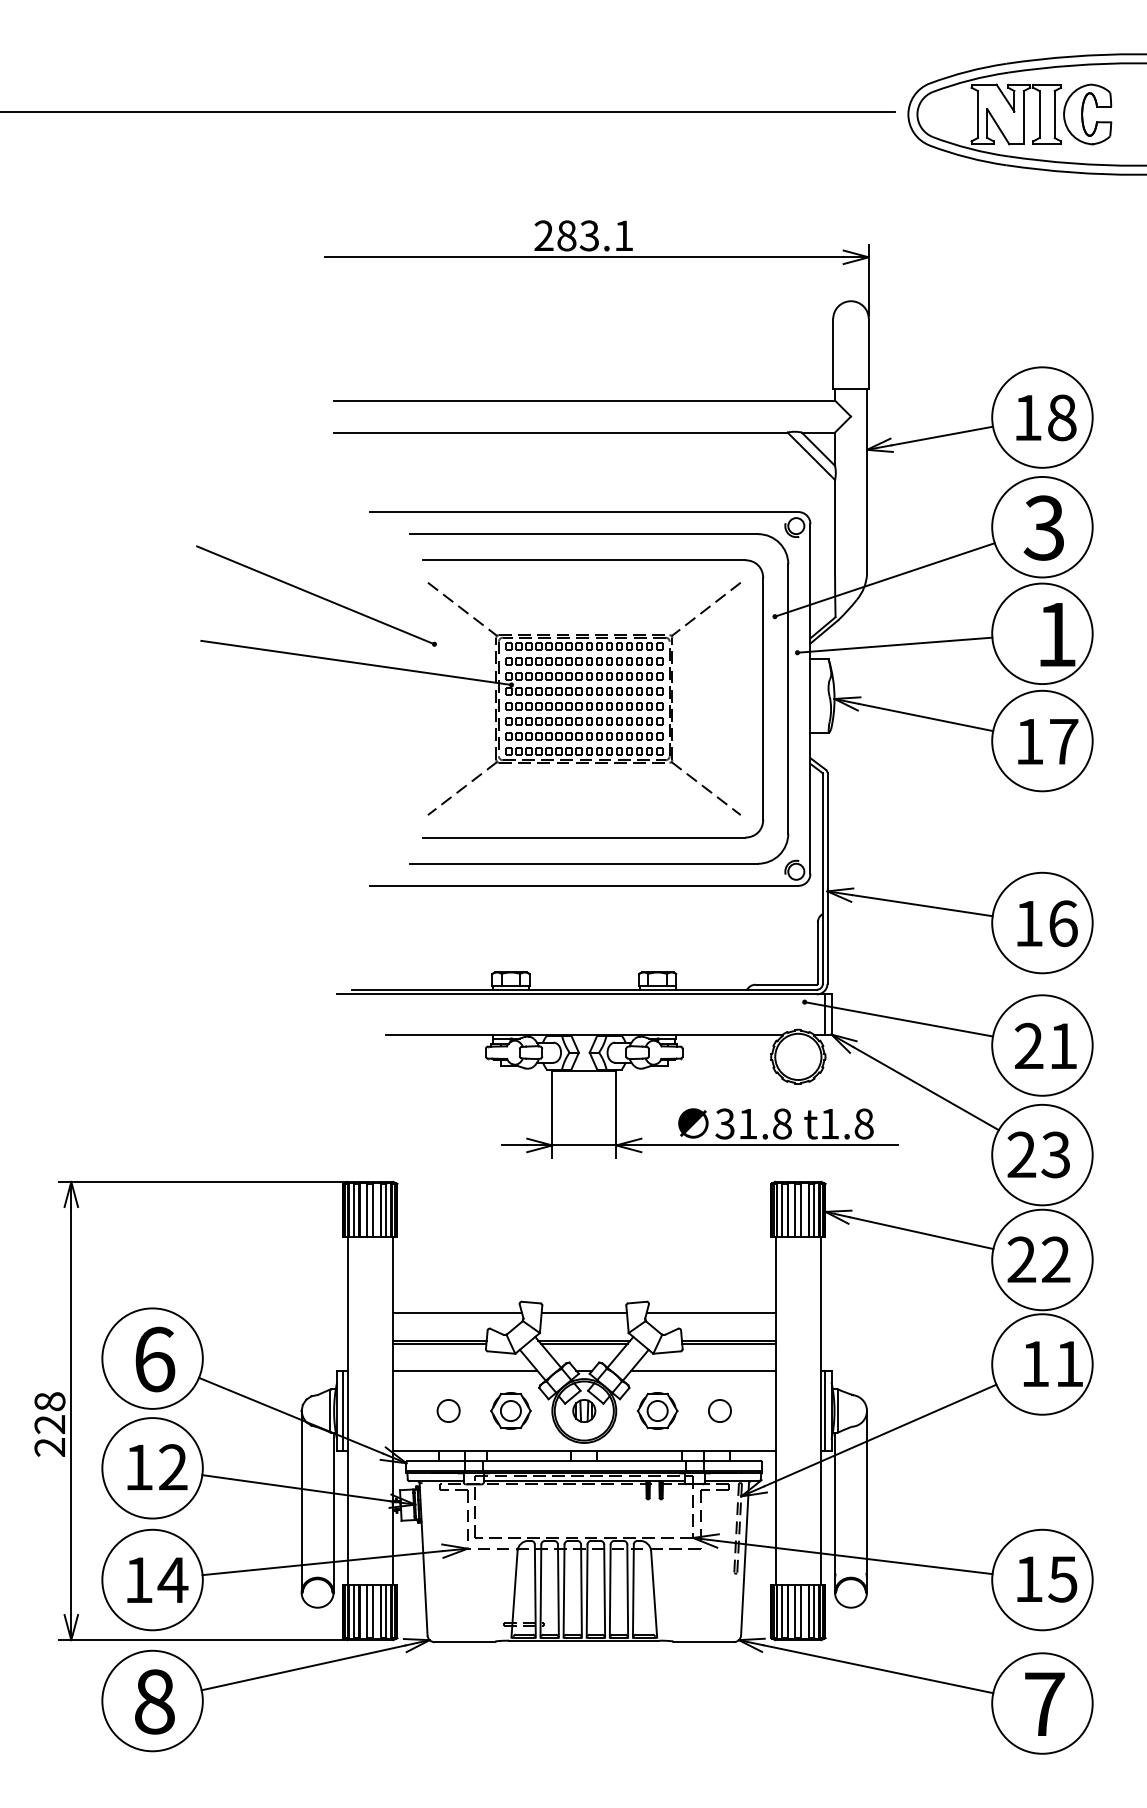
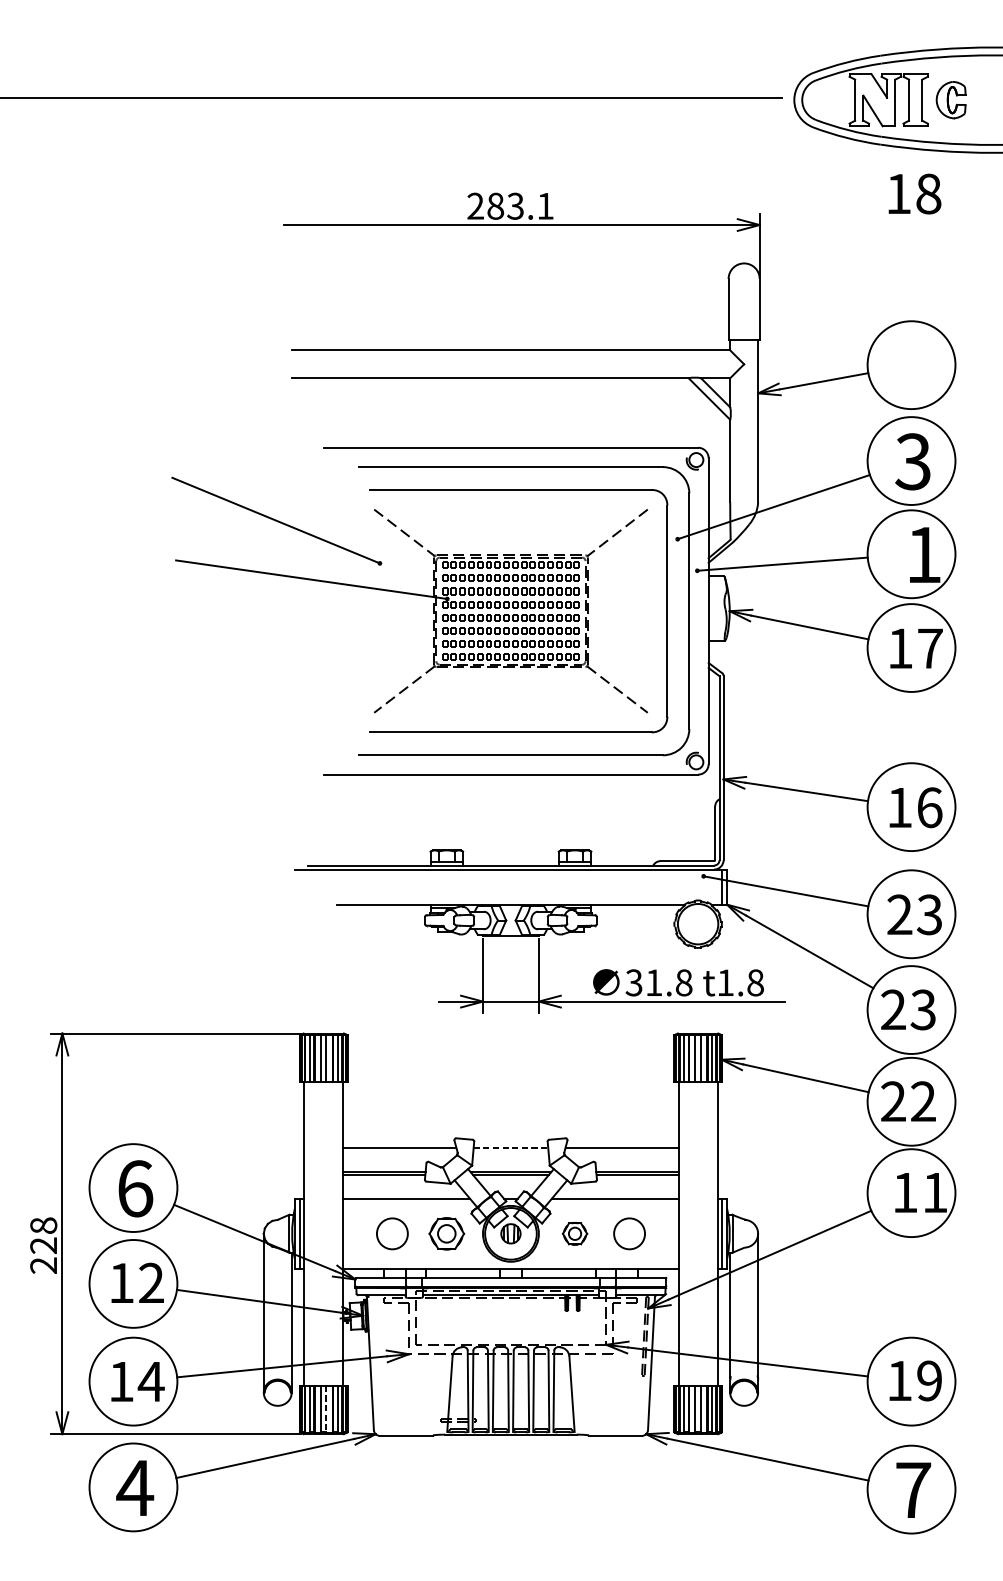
part: (1087, 114) -> (950, 100), size x0.7
text: (1046, 417) -> (915, 193), moved
text: (1062, 1045) -> (929, 914), 21 -> 23
line: (584, 1312) -> (511, 1147), solid -> dashed
circle: (448, 1410) -> (392, 1233), size x1.6
part: (657, 1410) -> (574, 1233), size x0.7
circle: (719, 1410) -> (629, 1233), size x1.6
text: (1062, 1579) -> (929, 1381), 15 -> 19
line: (373, 1611) -> (326, 1409), solid -> dashed
text: (154, 1701) -> (135, 1487), 8 -> 4

